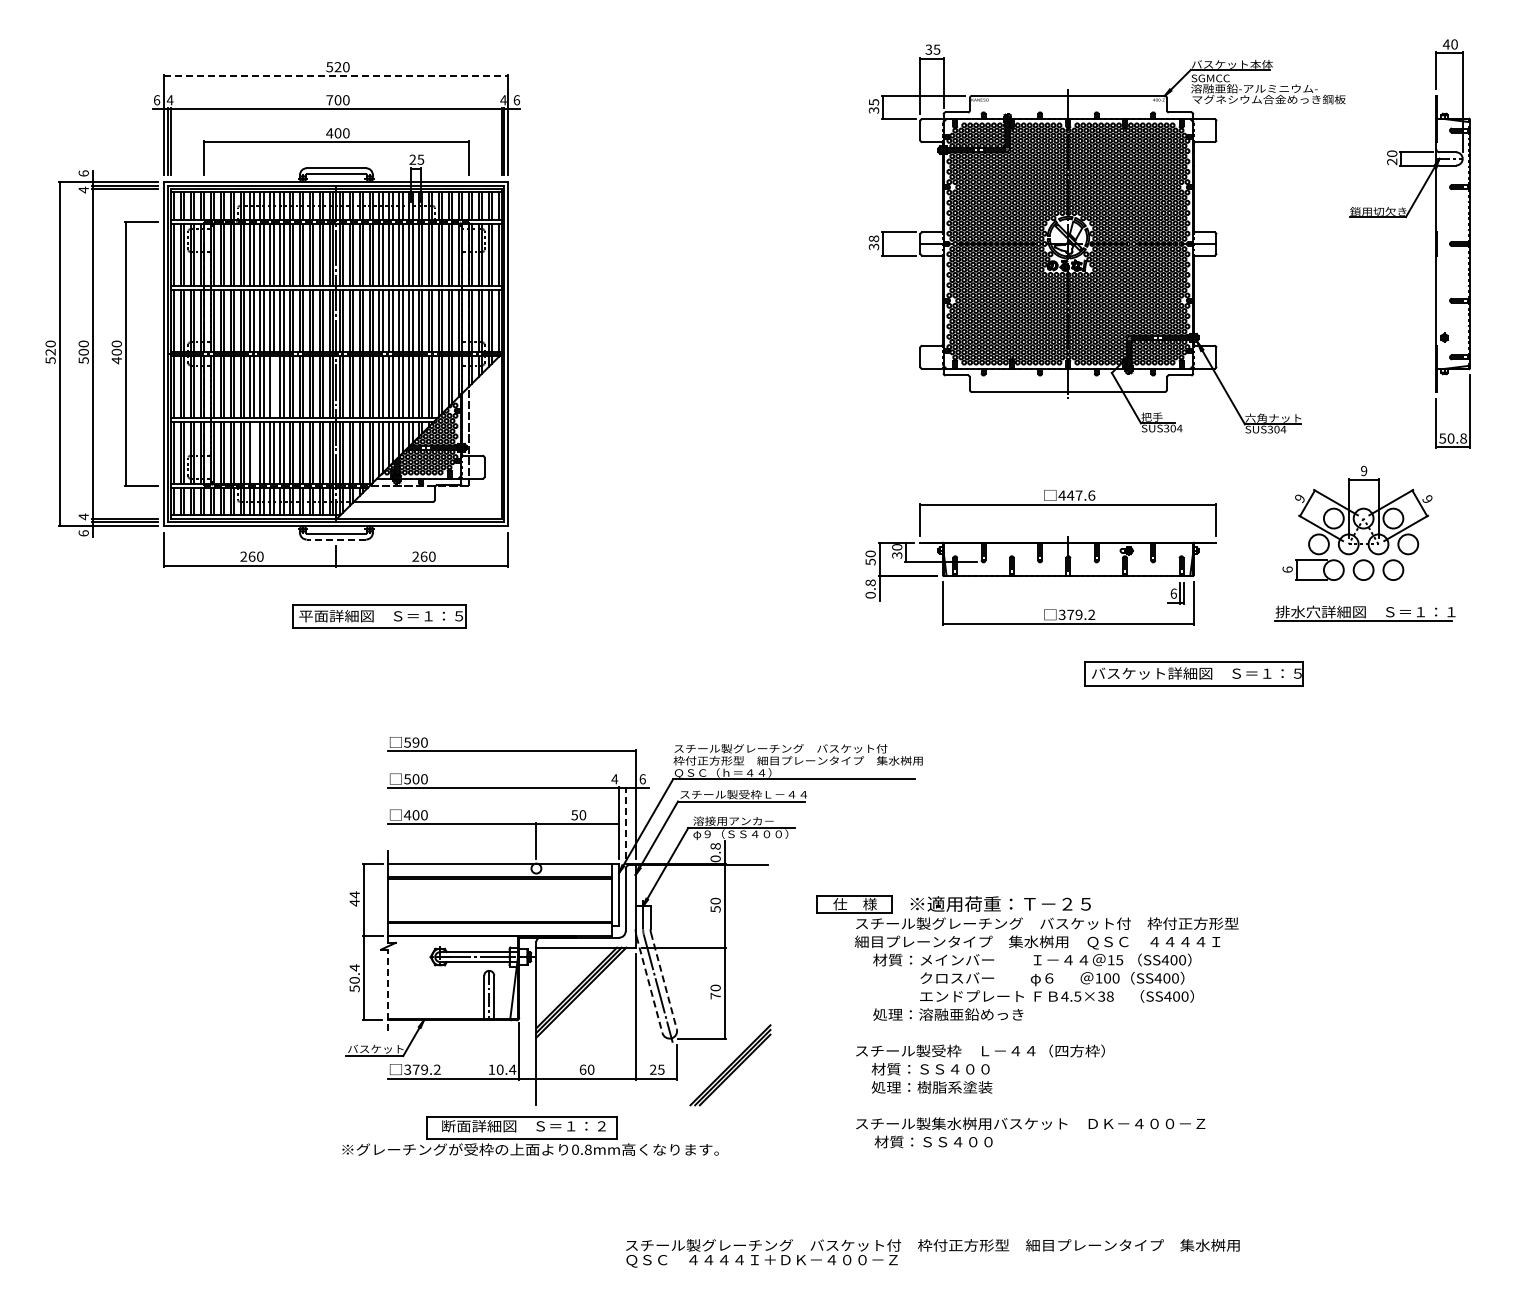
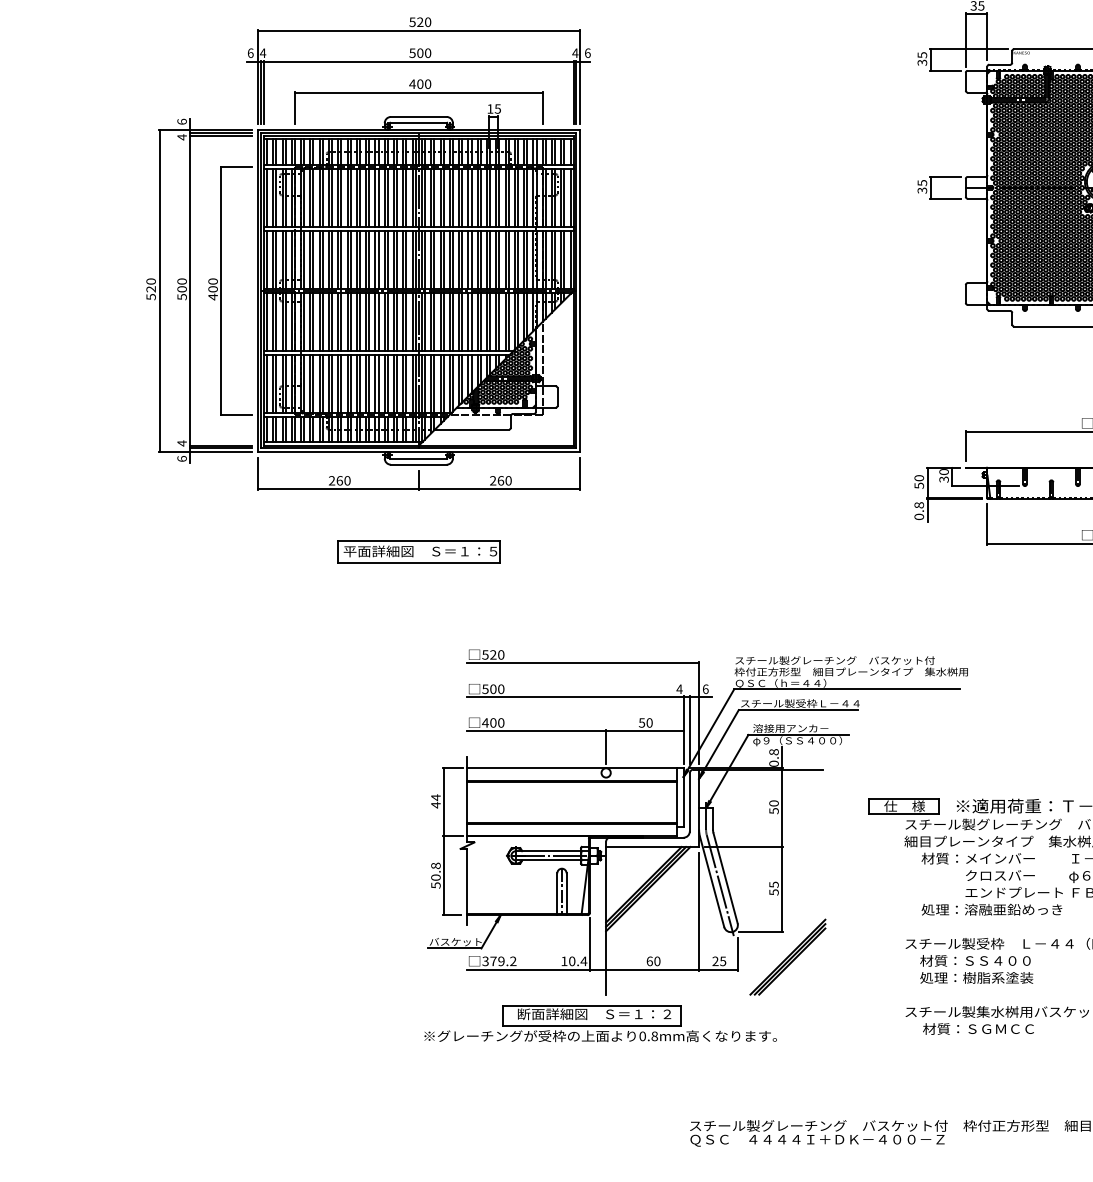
line: (336, 76) -> (418, 30), dashed -> solid
text: (329, 100) -> (412, 53), 700 -> 500
text: (412, 159) -> (490, 108), 25 -> 15
text: (873, 238) -> (921, 182), 38 -> 35
line: (273, 386) -> (359, 321), added
line: (253, 453) -> (341, 384), added
line: (336, 539) -> (418, 464), dashed -> solid
part: (379, 616) -> (418, 551), moved
text: (415, 742) -> (492, 654), 590 -> 520
line: (625, 822) -> (689, 729), dashed -> solid
text: (354, 967) -> (435, 865), 50.4 -> 50.8
line: (663, 981) -> (725, 878), dashed -> solid
line: (649, 984) -> (712, 881), dashed -> solid
line: (388, 990) -> (467, 887), dashed -> solid
text: (715, 991) -> (773, 888), 70 -> 55
text: (965, 1142) -> (1008, 1029), 材質：ＳＳ４００ -> 材質：ＳＧＭＣＣ

